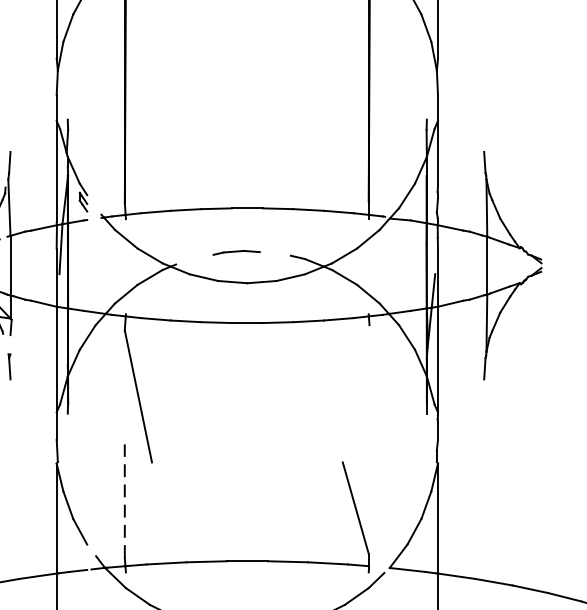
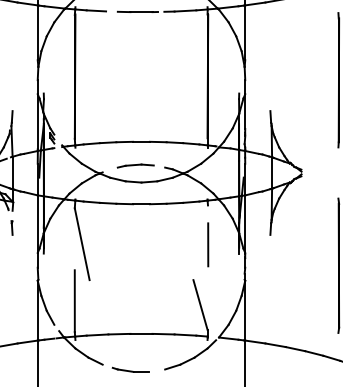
part: (236, 251) -> (135, 165), size x1.43
line: (370, 397) -> (208, 244), added
line: (124, 501) -> (74, 301), dashed -> solid

